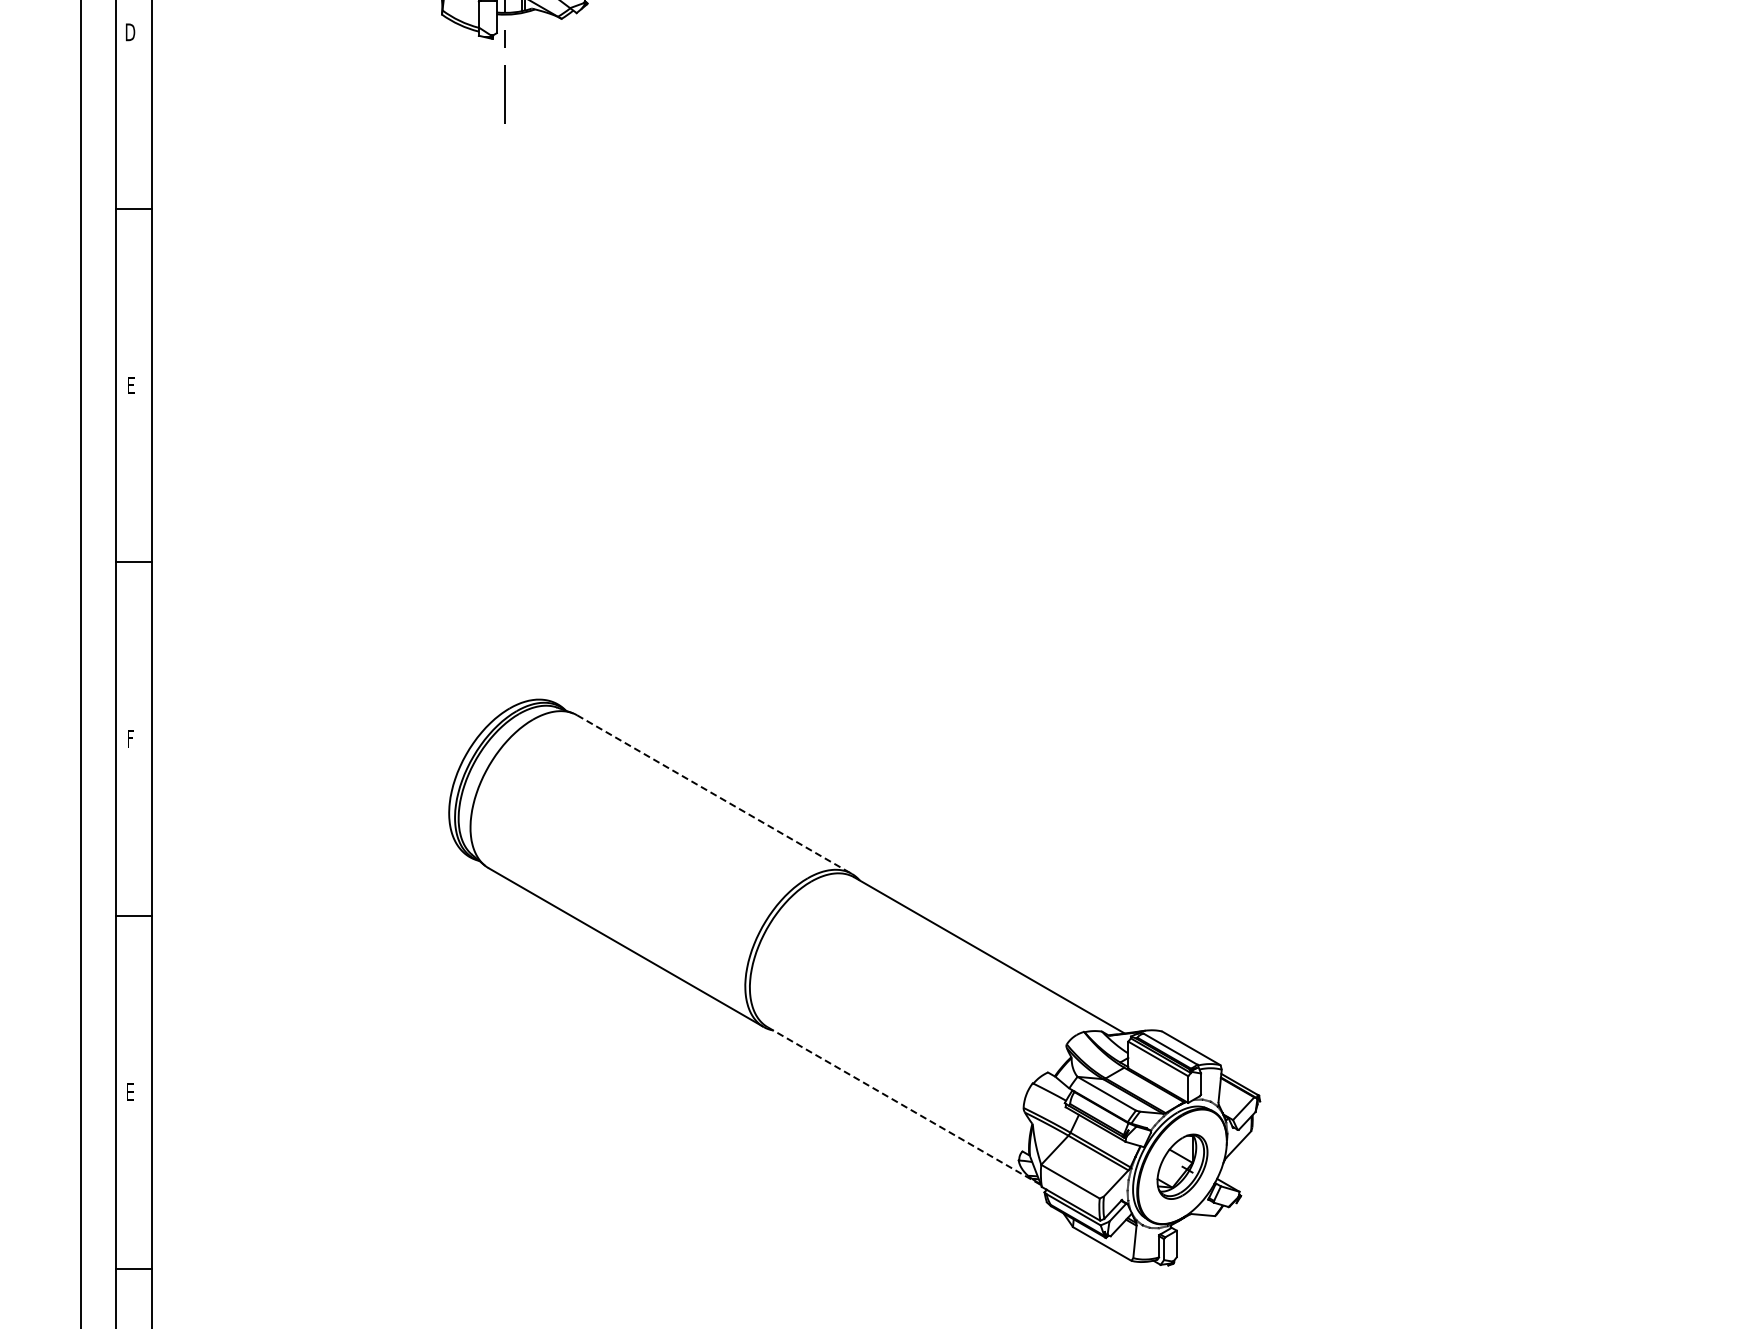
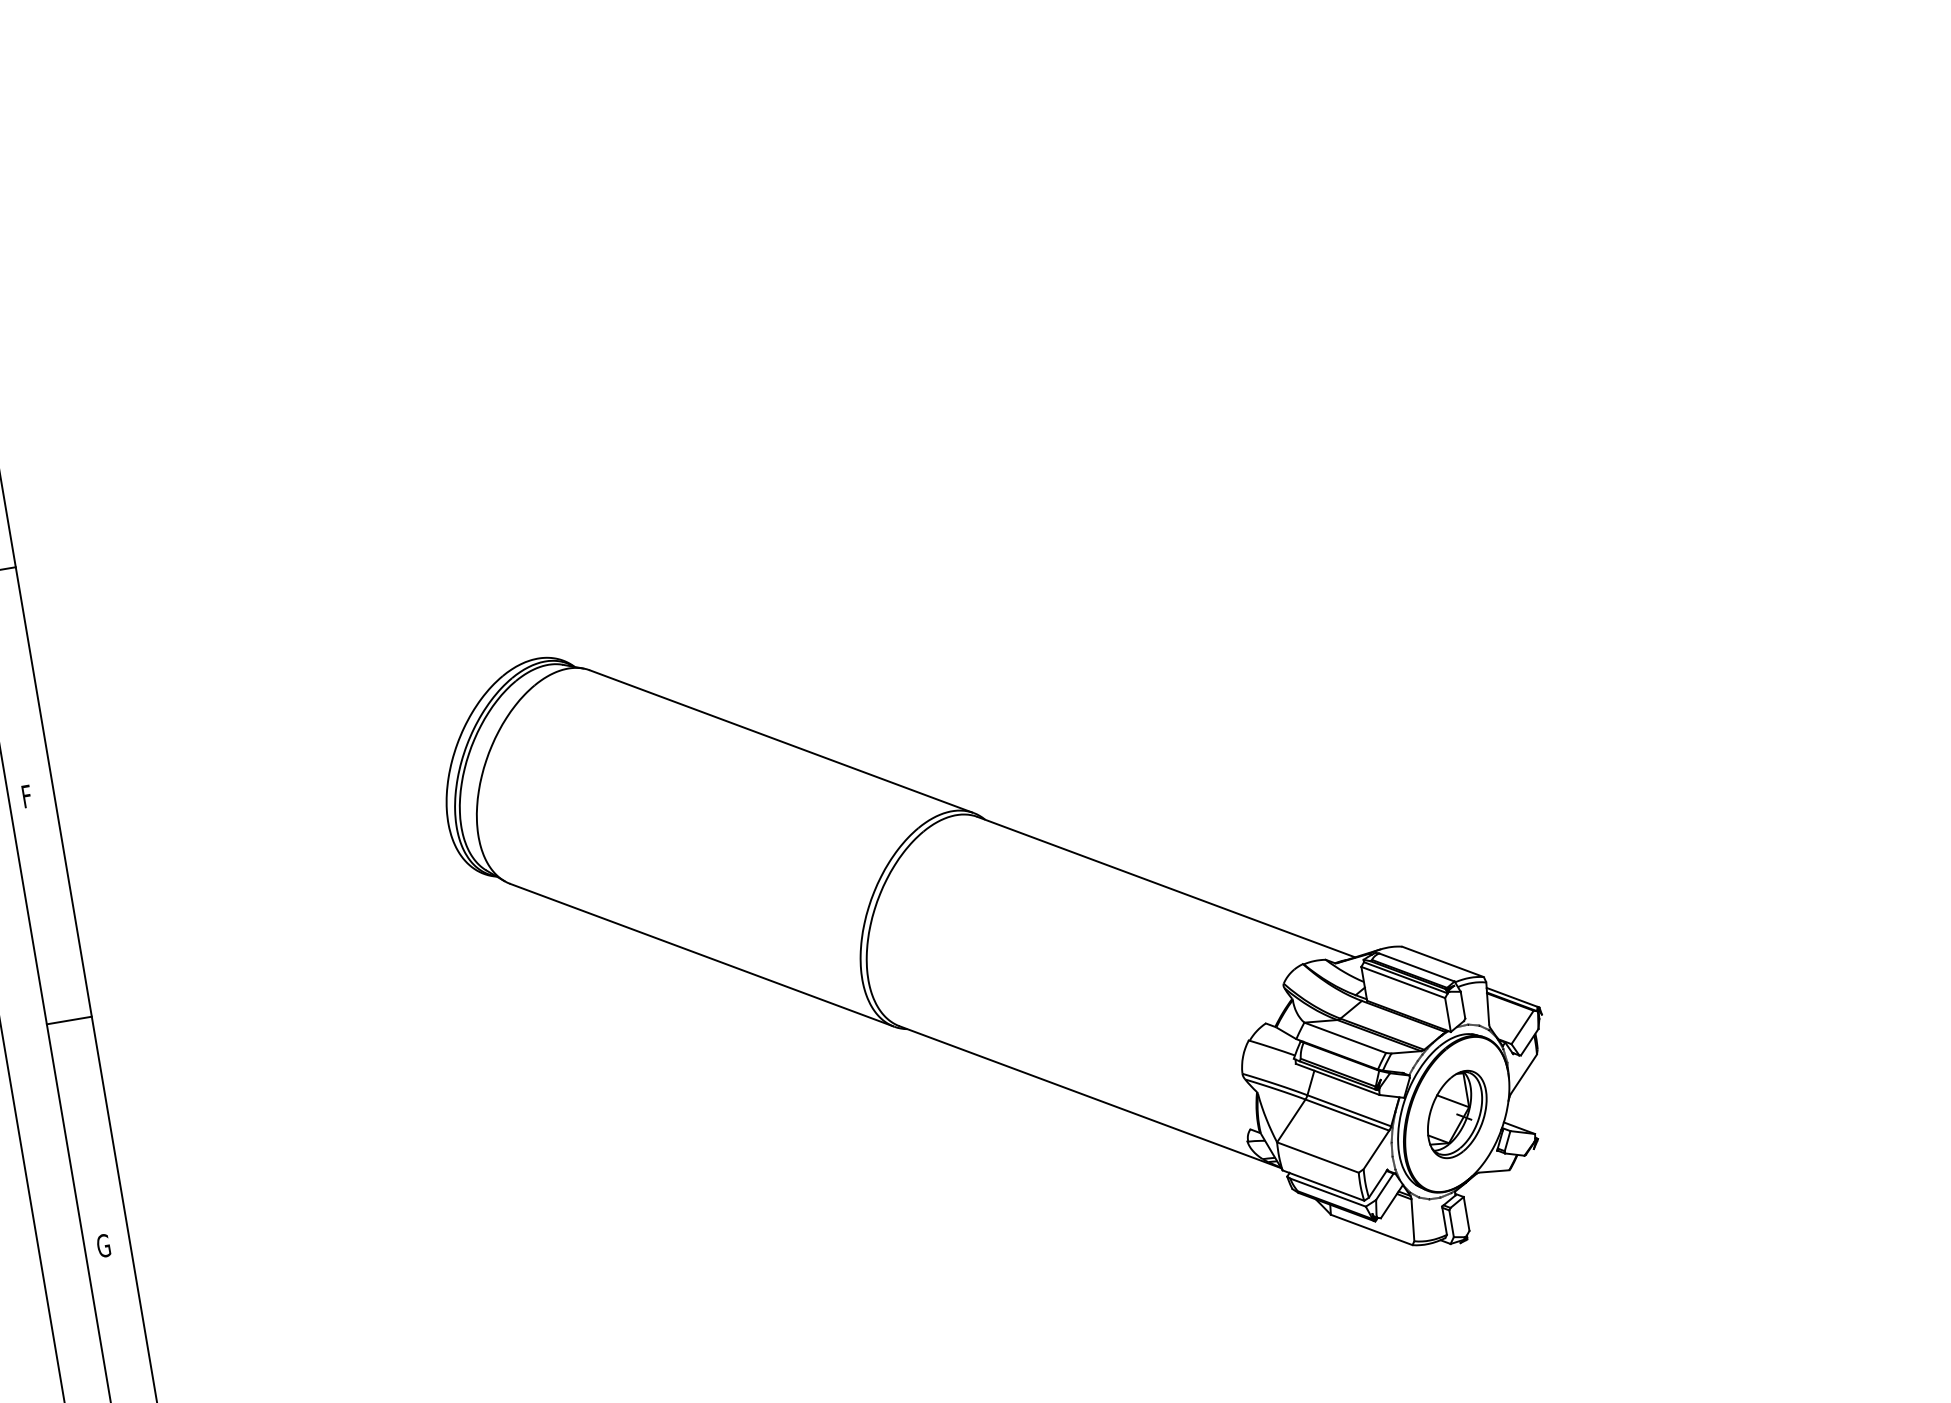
line: (714, 794) -> (781, 741), dashed -> solid
text: (130, 1092) -> (102, 1246), E -> G
line: (904, 1106) -> (1090, 1097), dashed -> solid

